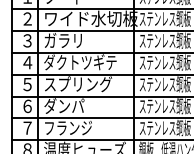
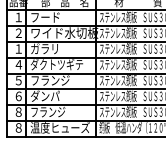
text: (27, 40) -> (18, 48), ３ -> １
text: (78, 84) -> (55, 80), スプリング -> フランジ
text: (27, 127) -> (18, 111), ７ -> ８

